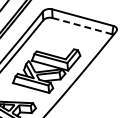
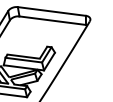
line: (82, 26) -> (52, 21), dashed -> solid

